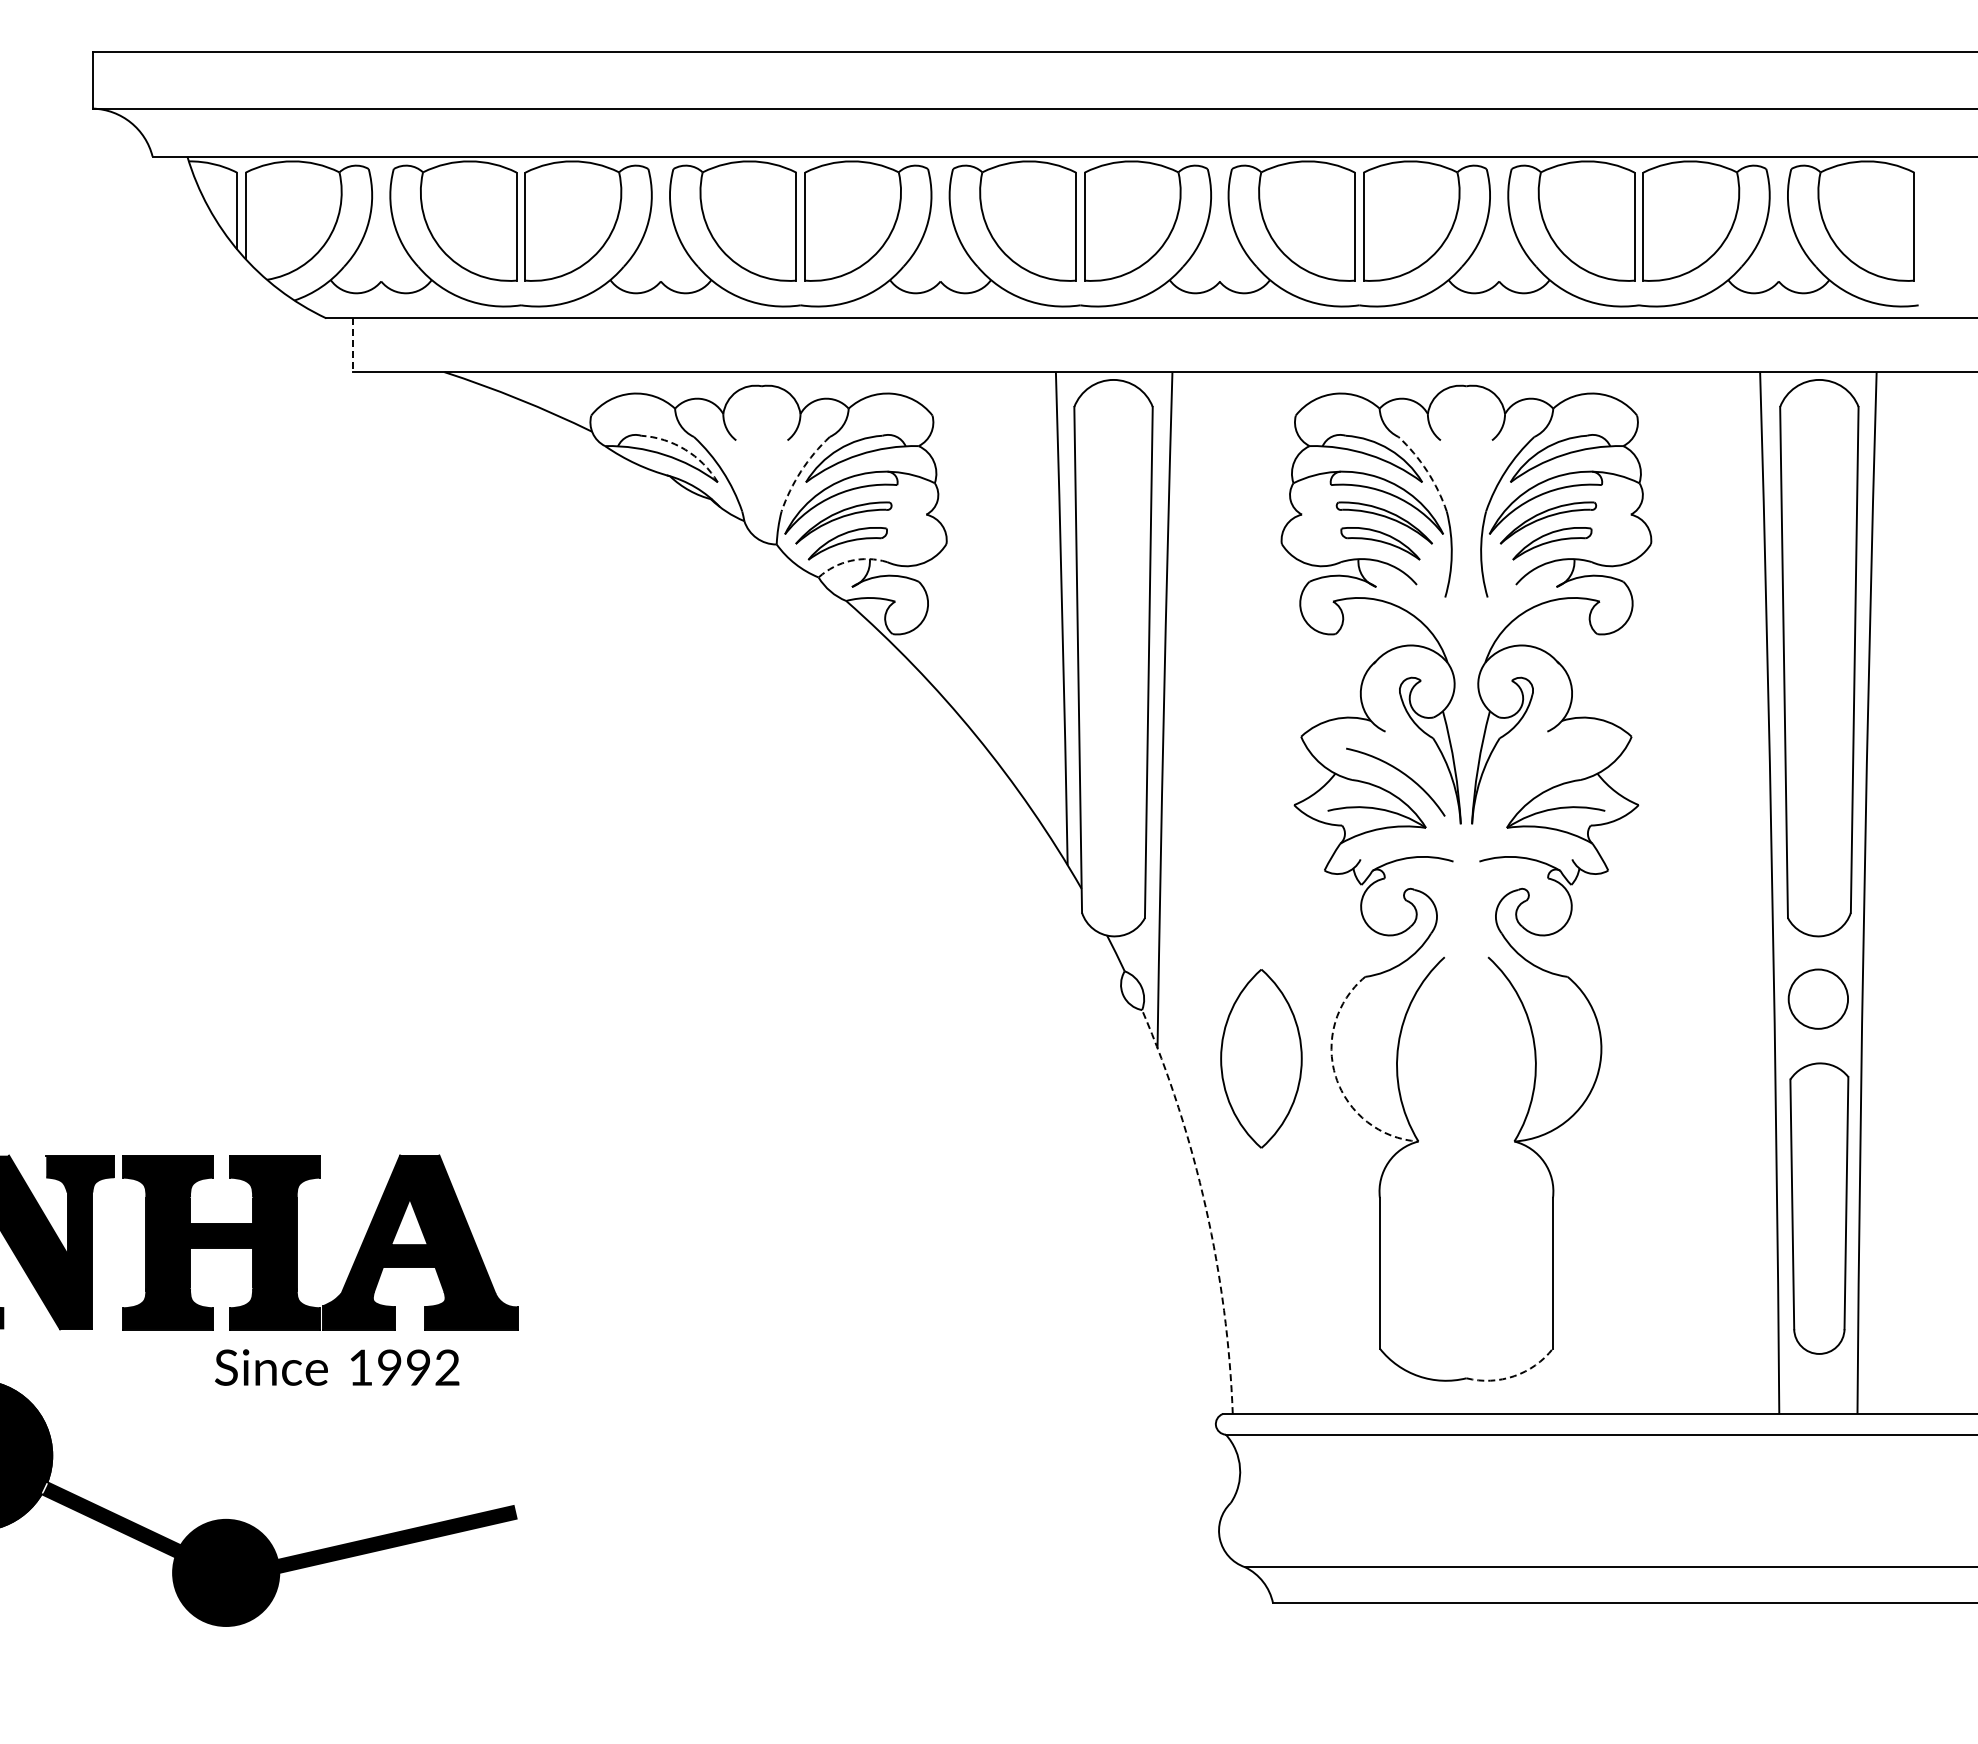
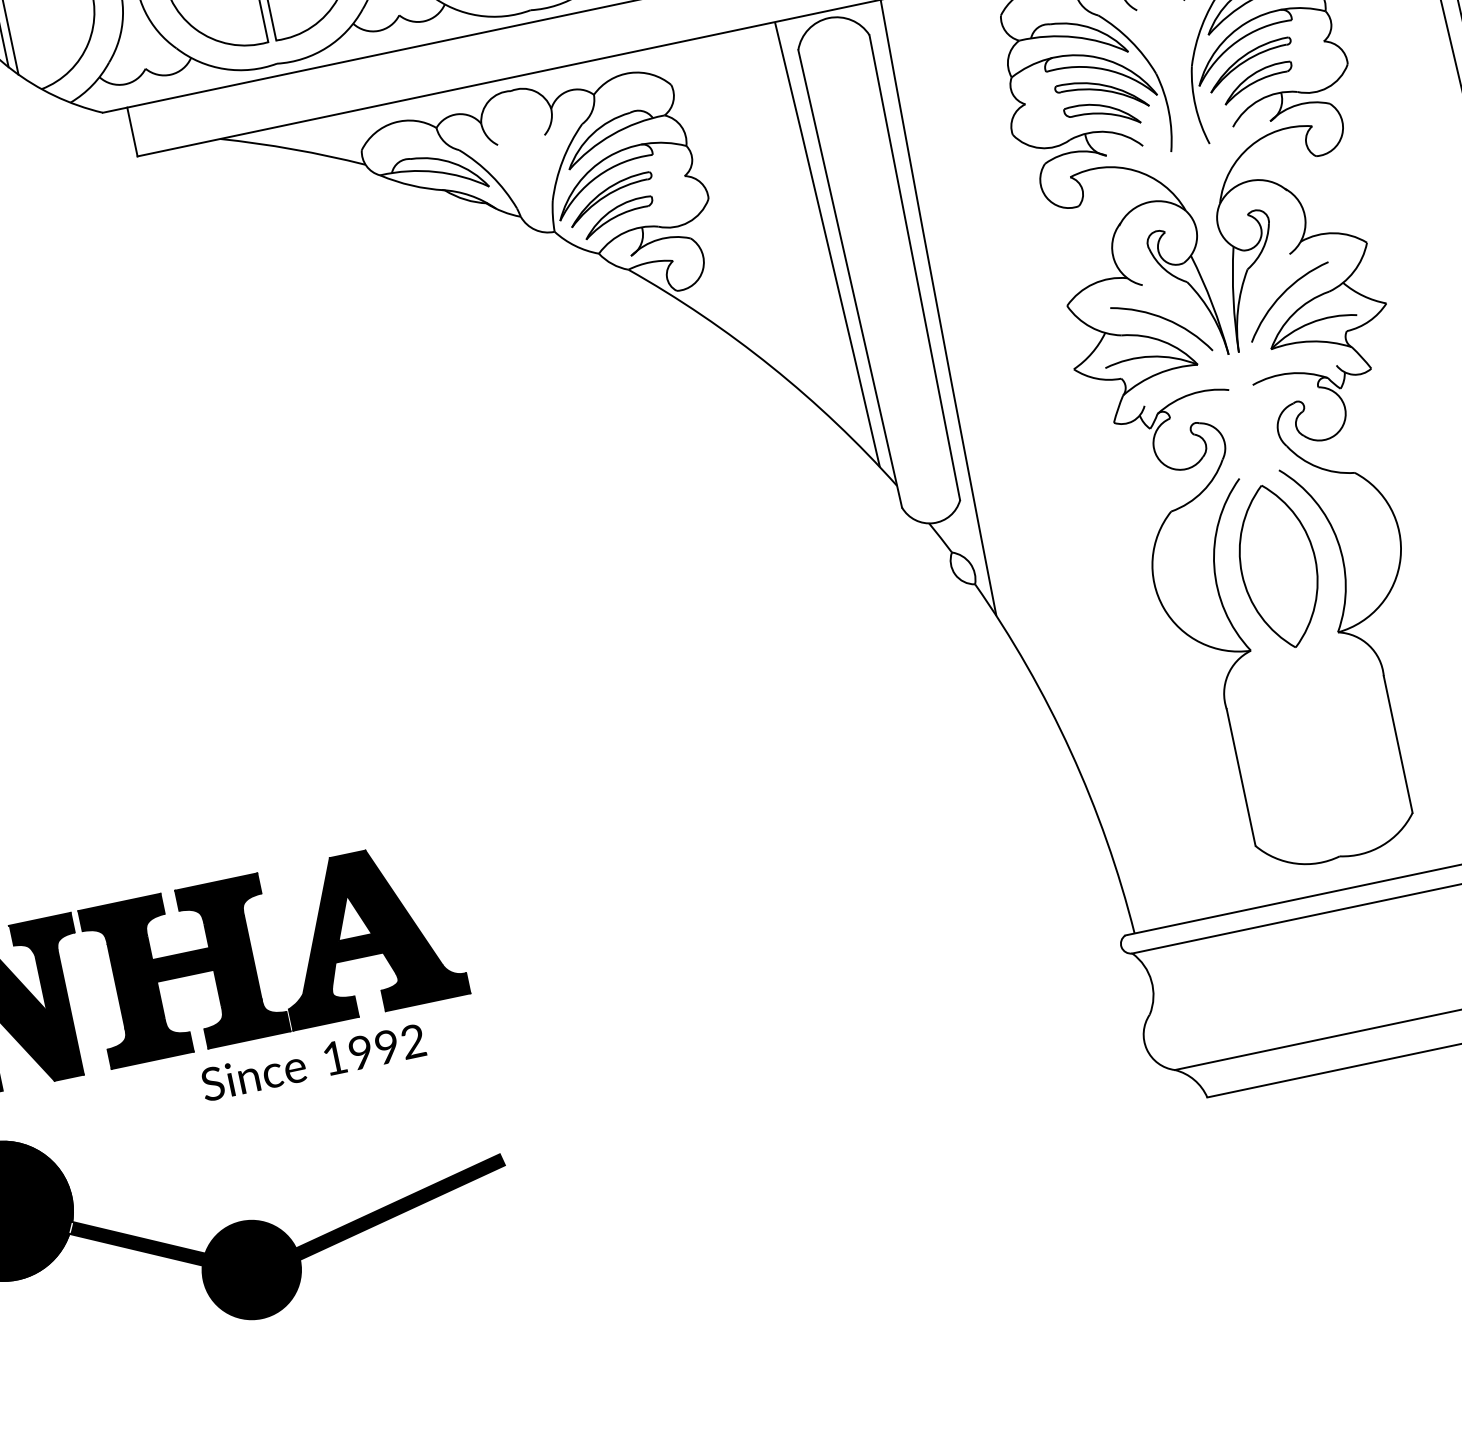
line: (353, 345) -> (132, 132), dashed -> solid
arc: (685, 449) -> (453, 163), dashed -> solid
arc: (801, 471) -> (563, 160), dashed -> solid
arc: (1427, 471) -> (1131, 41), dashed -> solid
arc: (850, 560) -> (624, 232), dashed -> solid
arc: (1531, 773) -> (1283, 295), added
part: (1261, 1058) -> (1278, 566), moved
arc: (1336, 1077) -> (1164, 608), dashed -> solid
arc: (1205, 1207) -> (1070, 751), dashed -> solid
arc: (1514, 1376) -> (1382, 845), dashed -> solid

